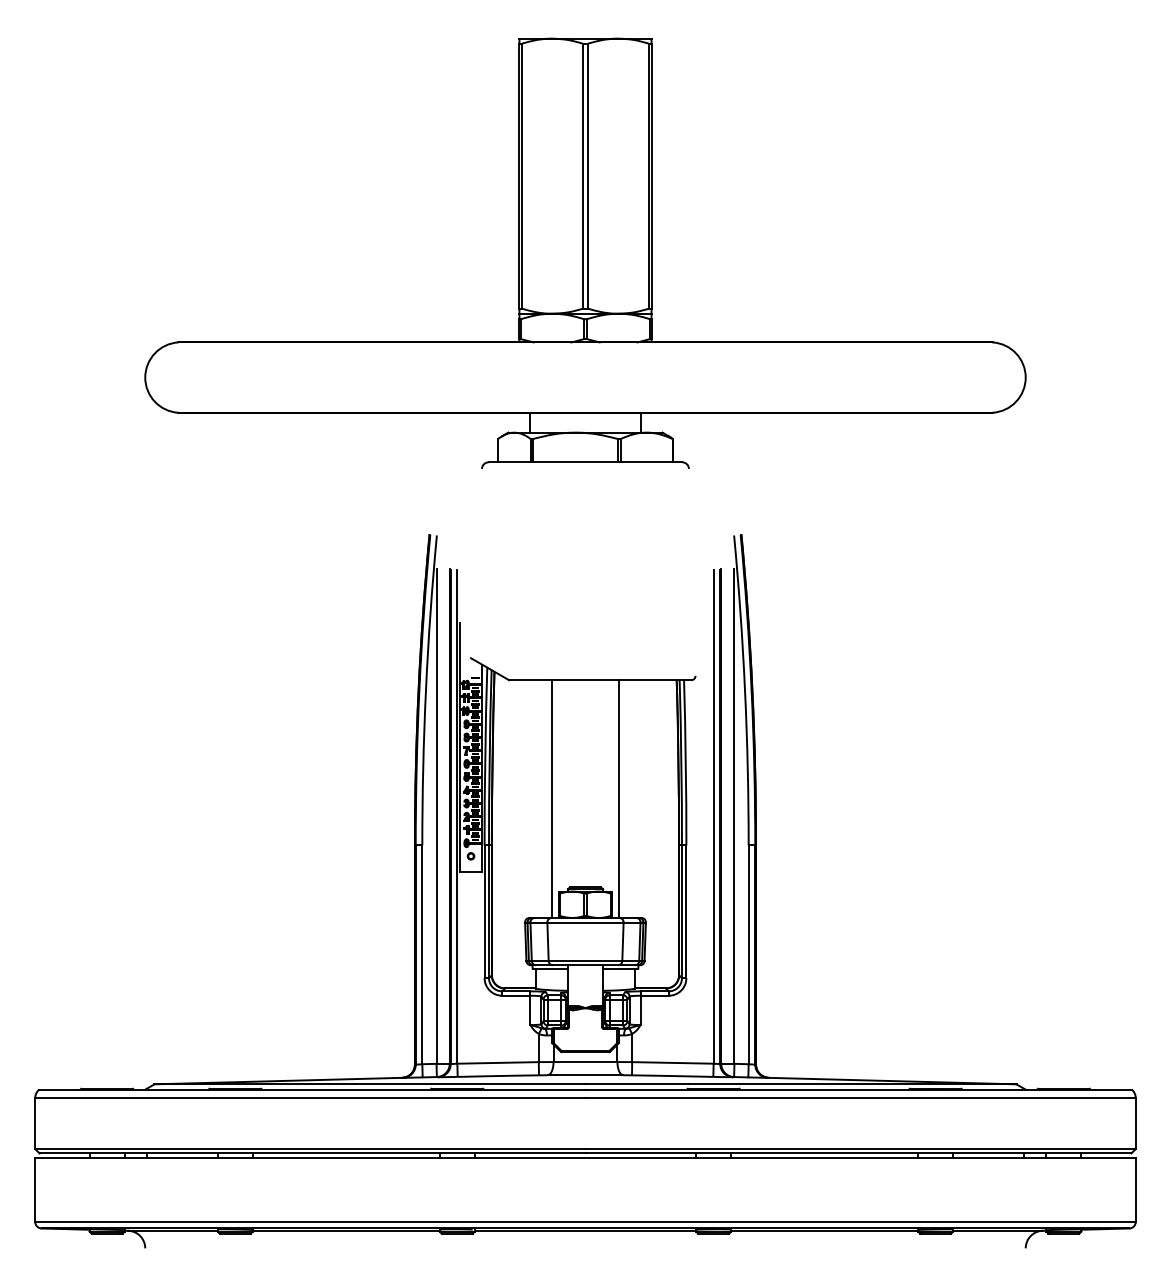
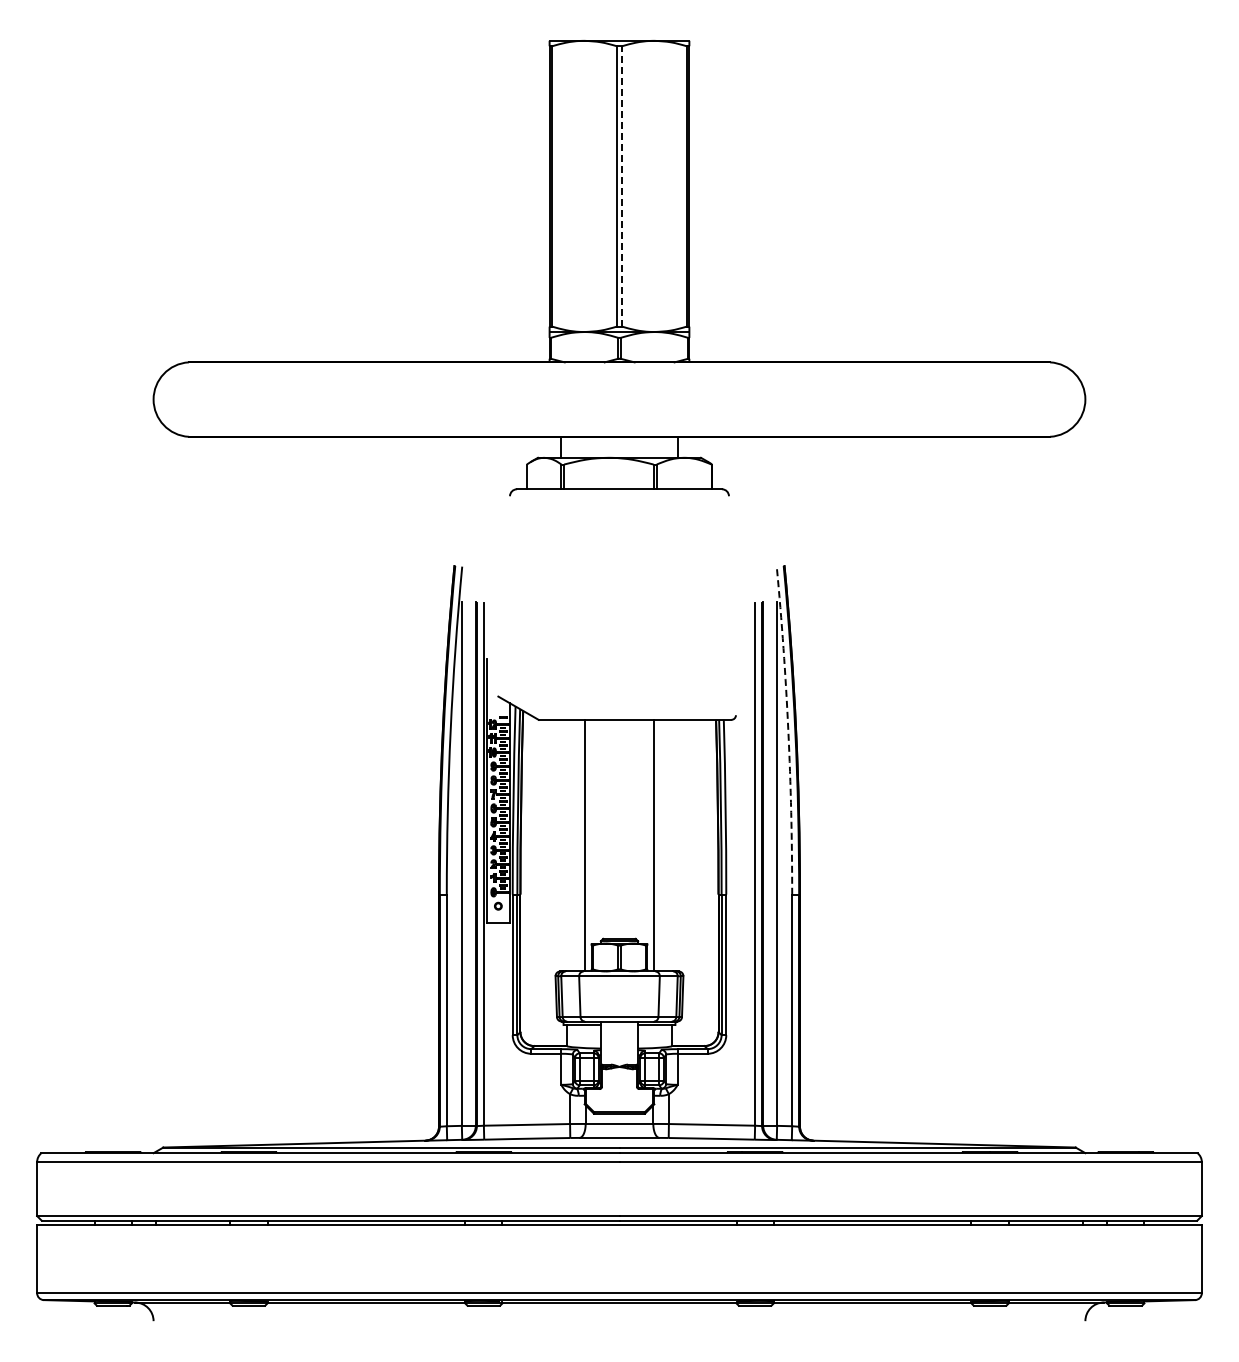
line: (588, 175) -> (622, 185), solid -> dashed
arc: (745, 690) -> (788, 730), solid -> dashed

